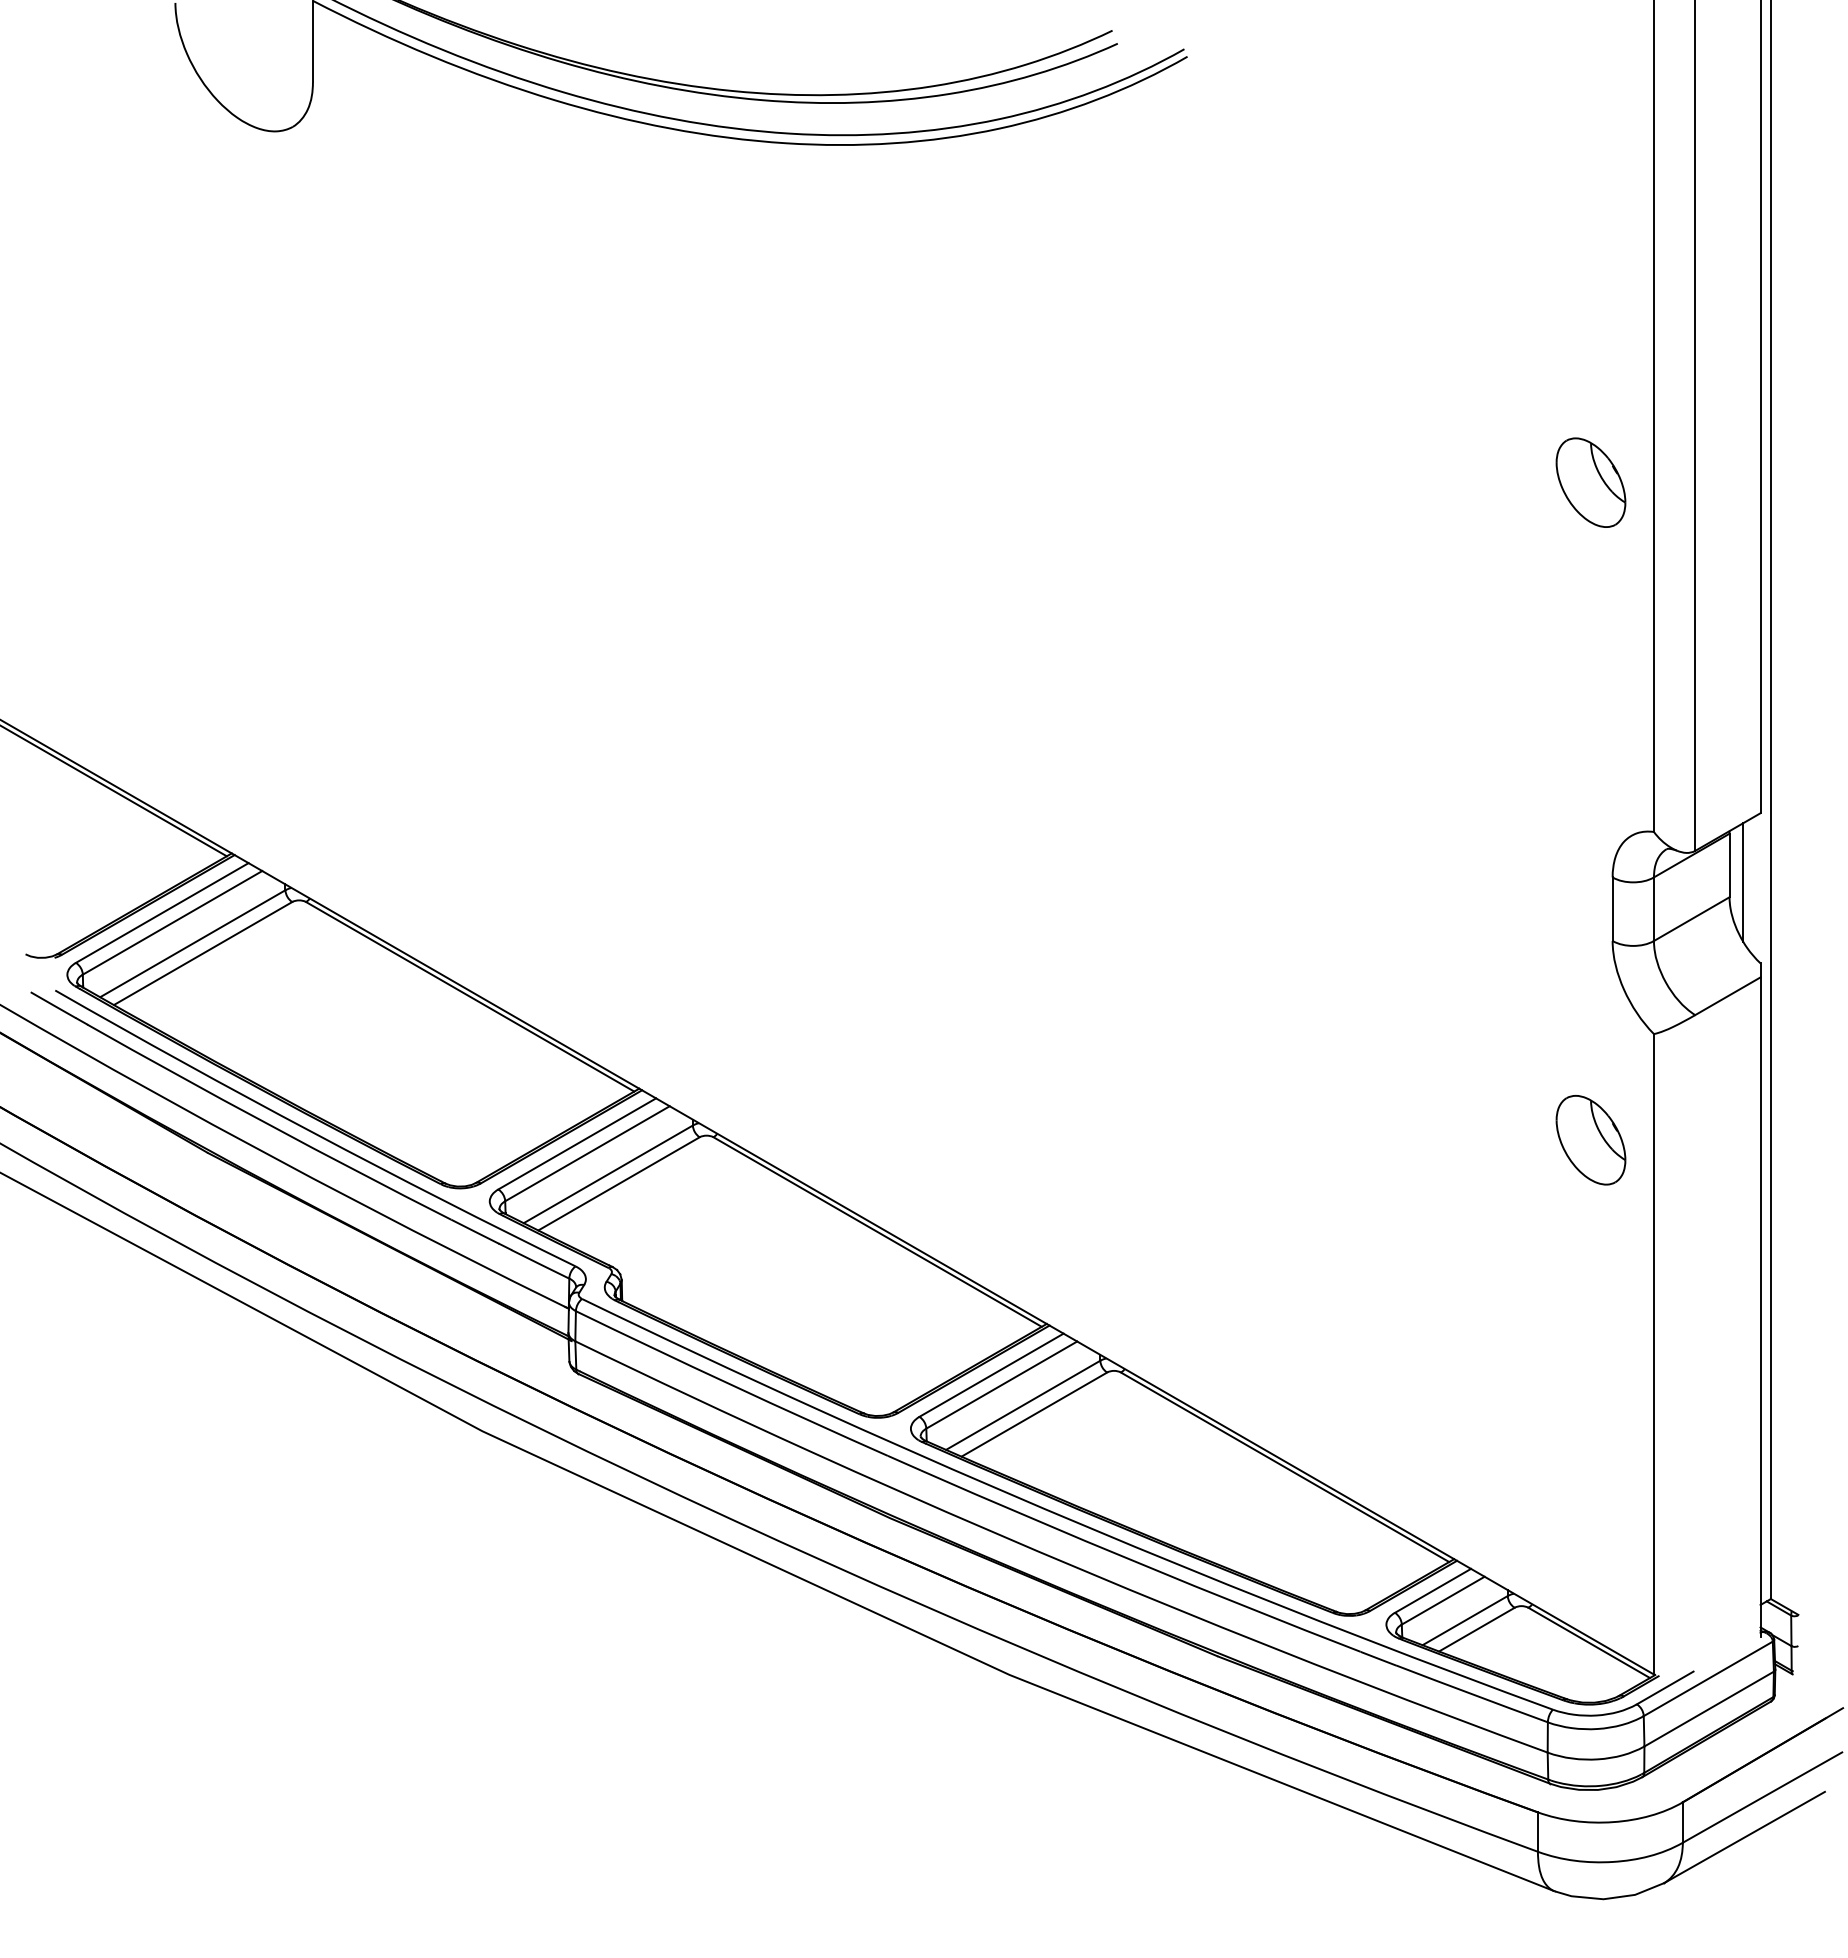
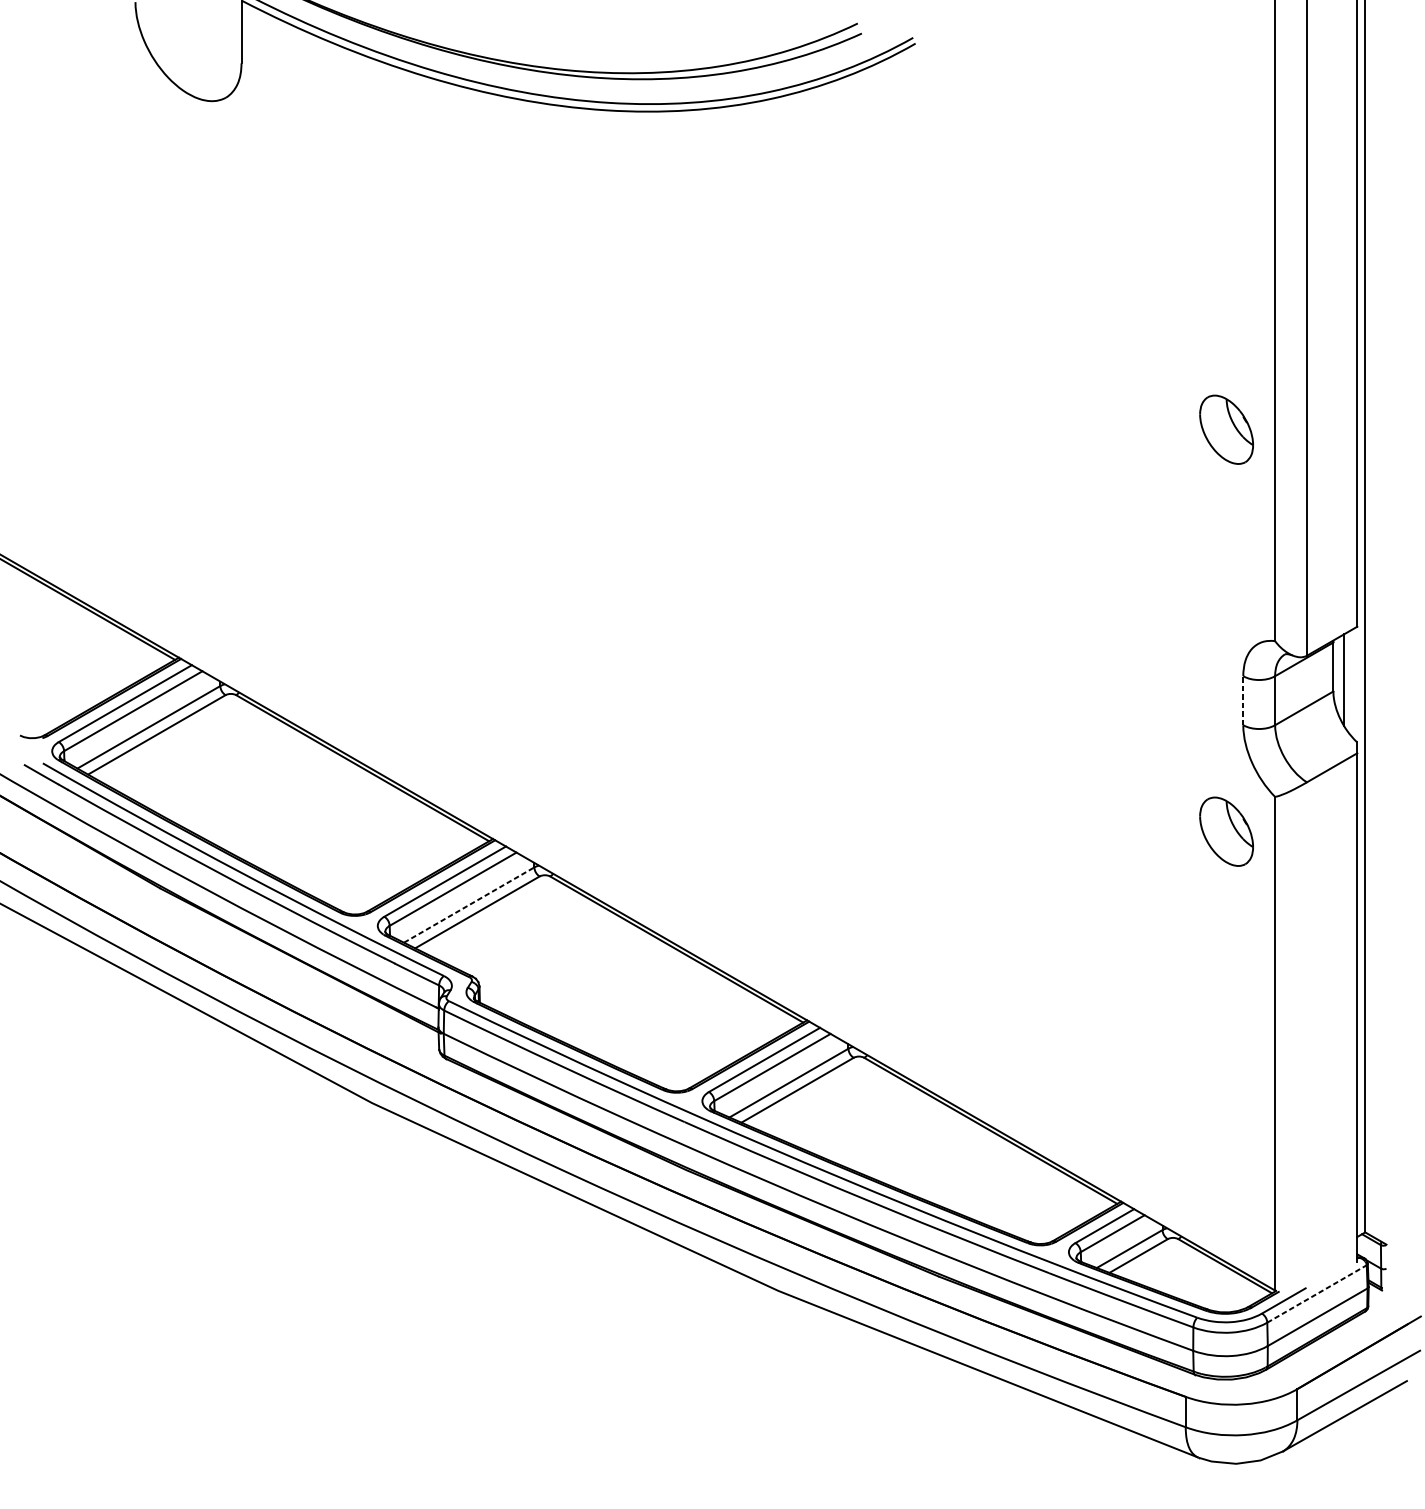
part: (1590, 482) -> (1226, 429), moved
line: (1612, 909) -> (1243, 700), solid -> dashed
part: (1590, 1140) -> (1226, 831), moved
line: (608, 1174) -> (469, 905), solid -> dashed
line: (1708, 1678) -> (1317, 1293), solid -> dashed

